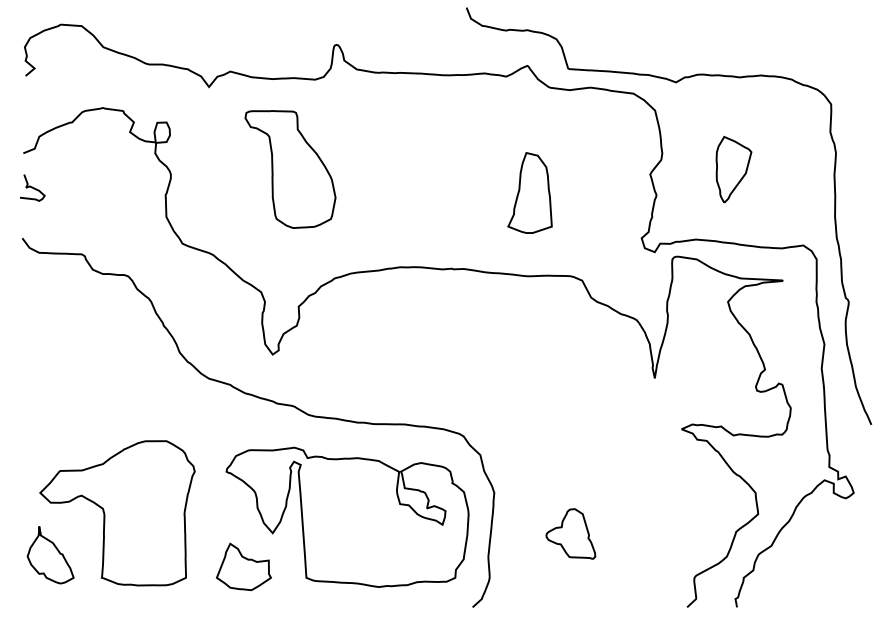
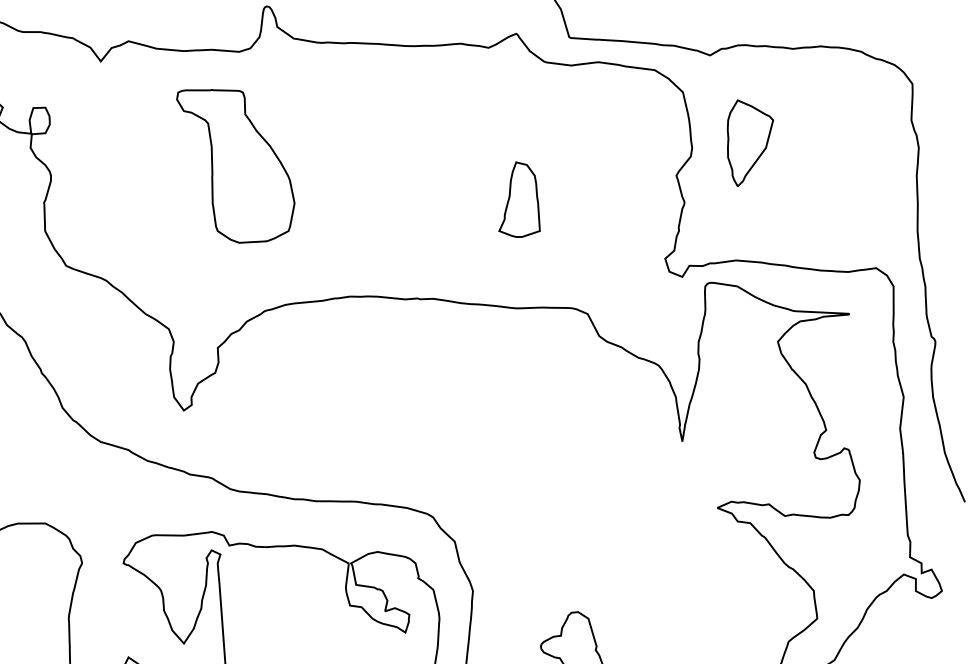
part: (290, 169) -> (235, 166), moved
part: (733, 169) -> (749, 142), moved
part: (529, 192) -> (518, 199), size x0.71

